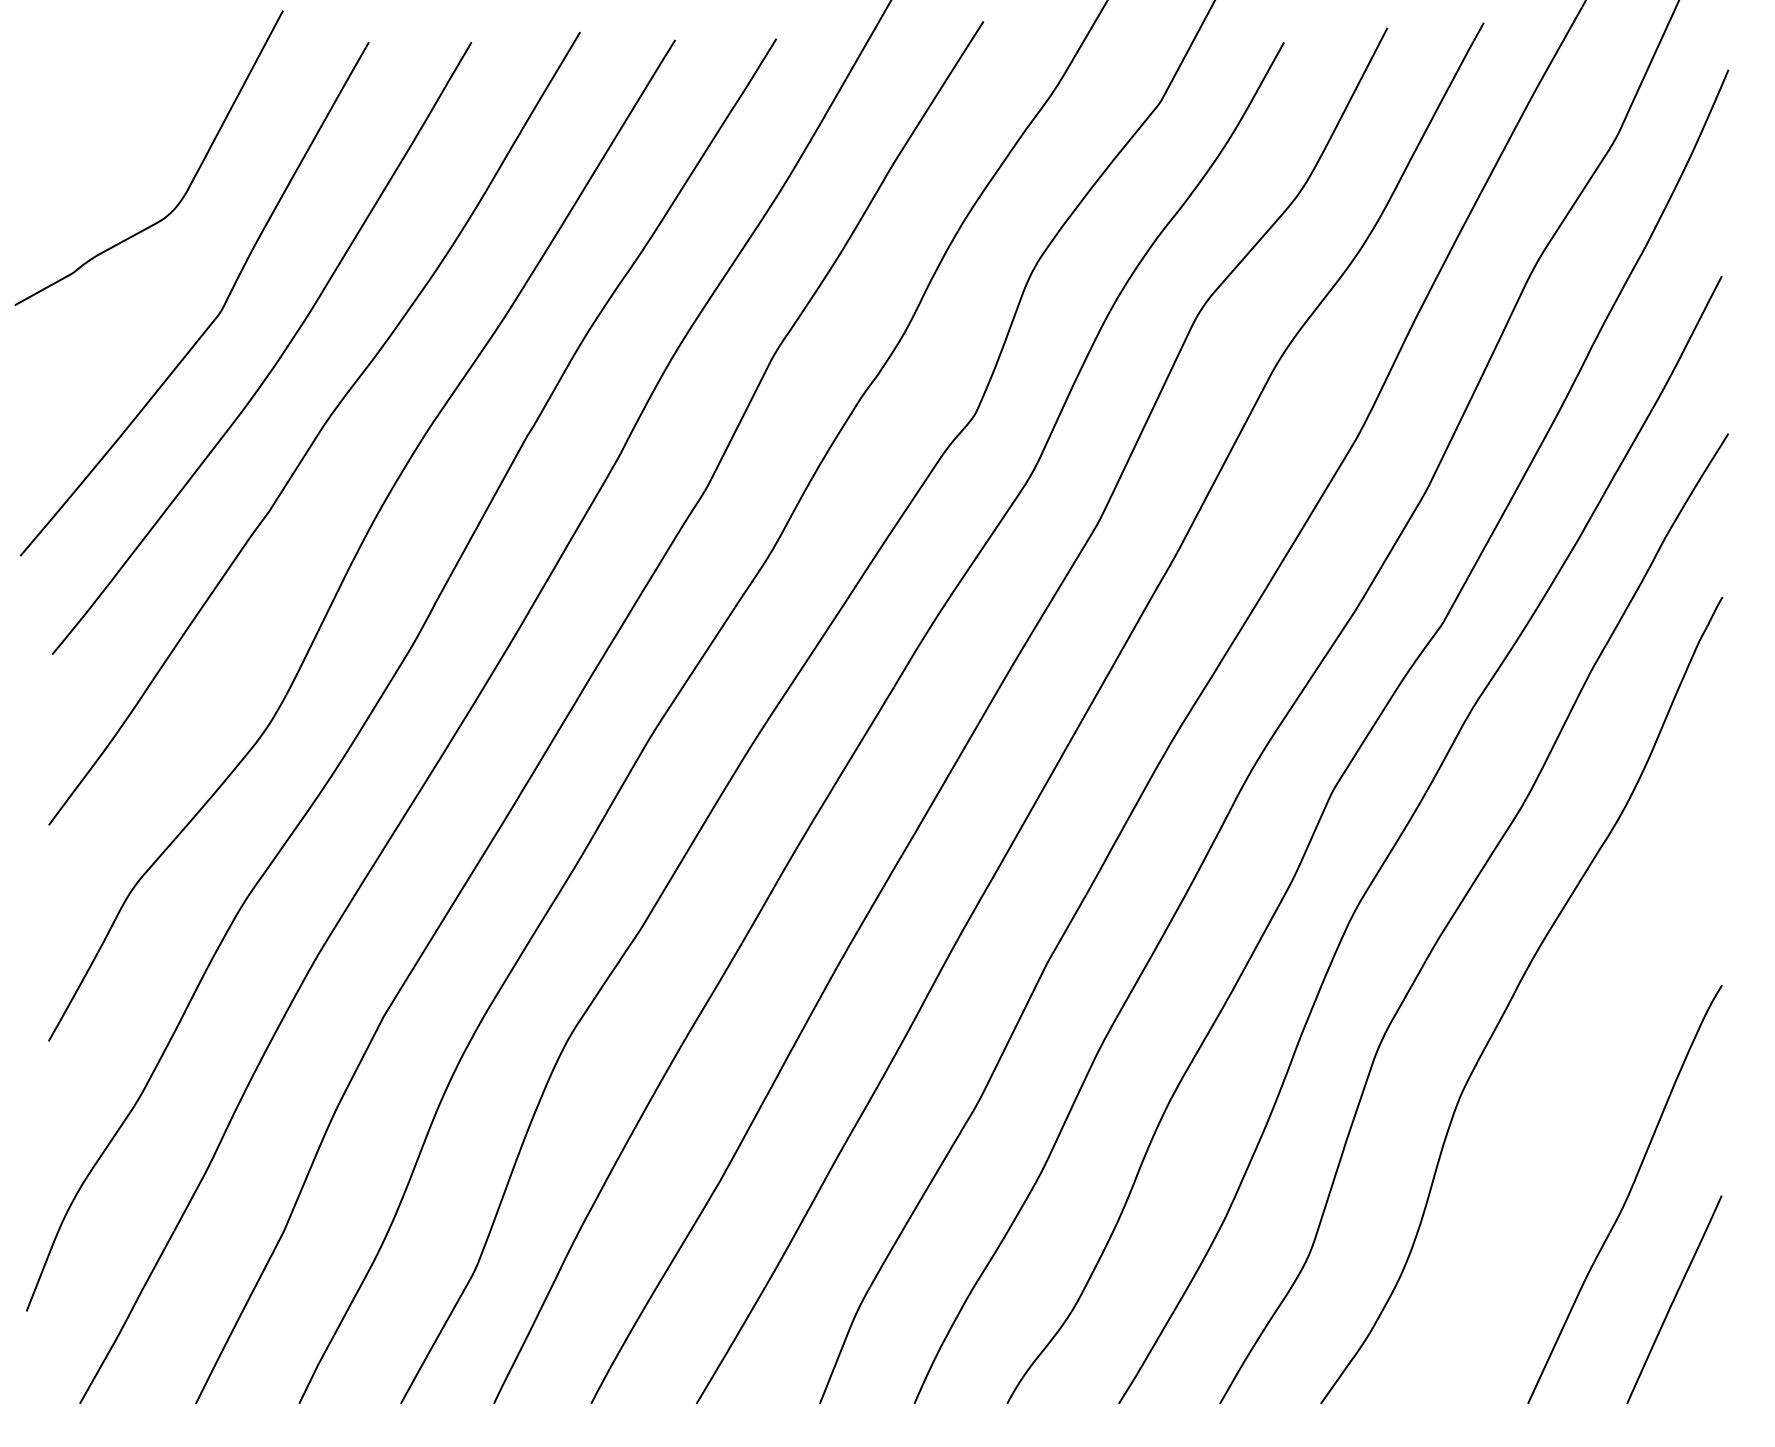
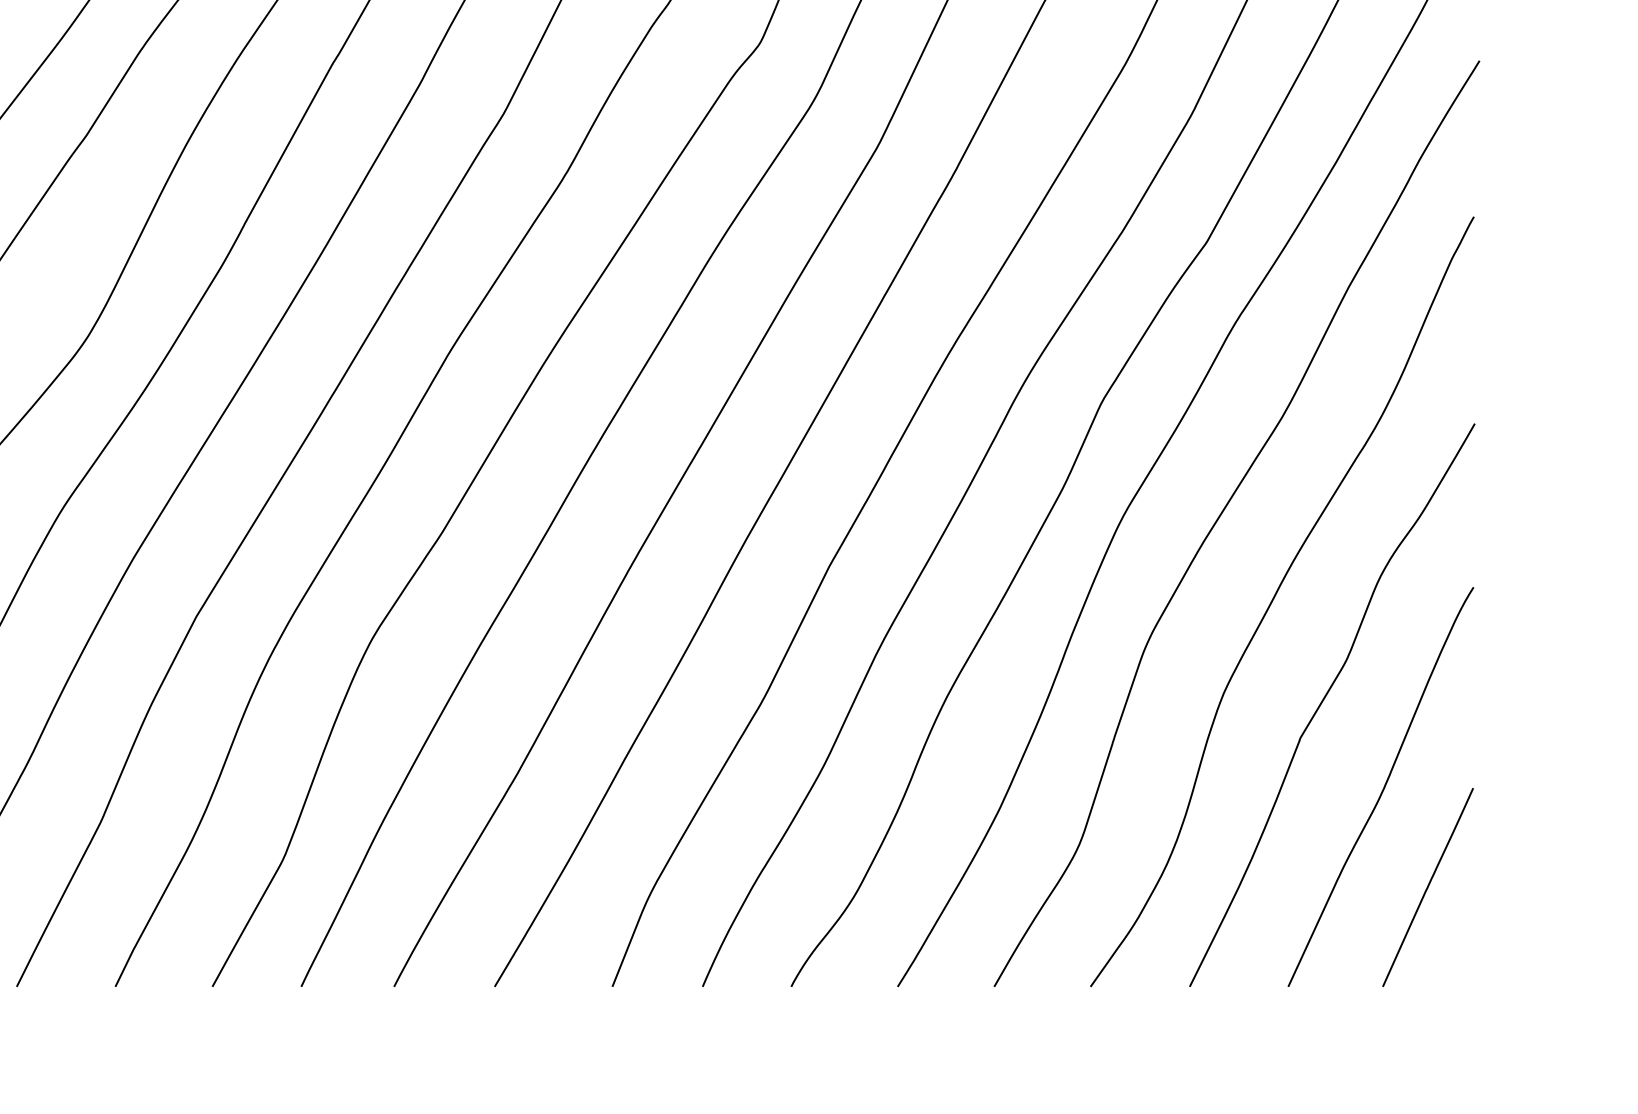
curve: (1566, 1102) -> (1325, 699), added

